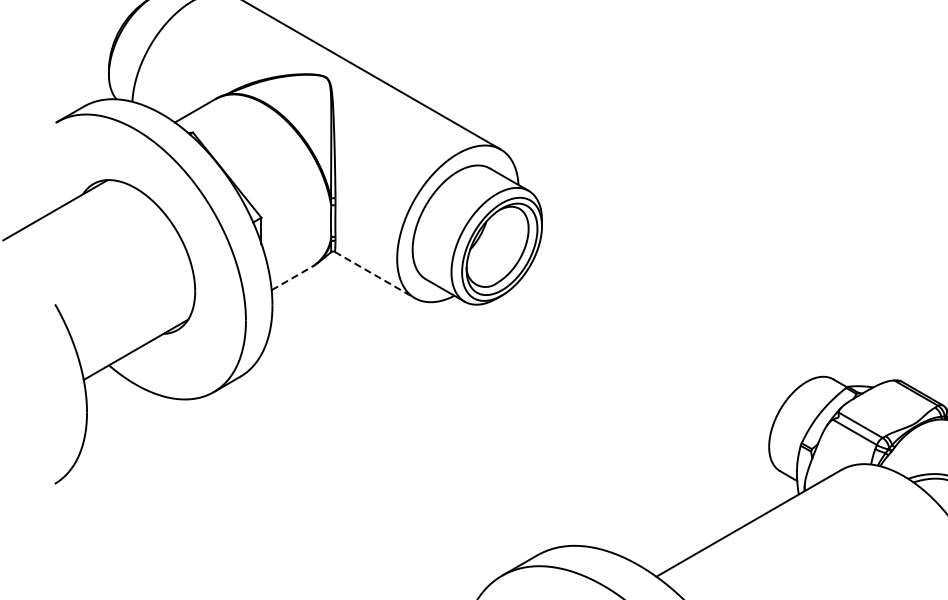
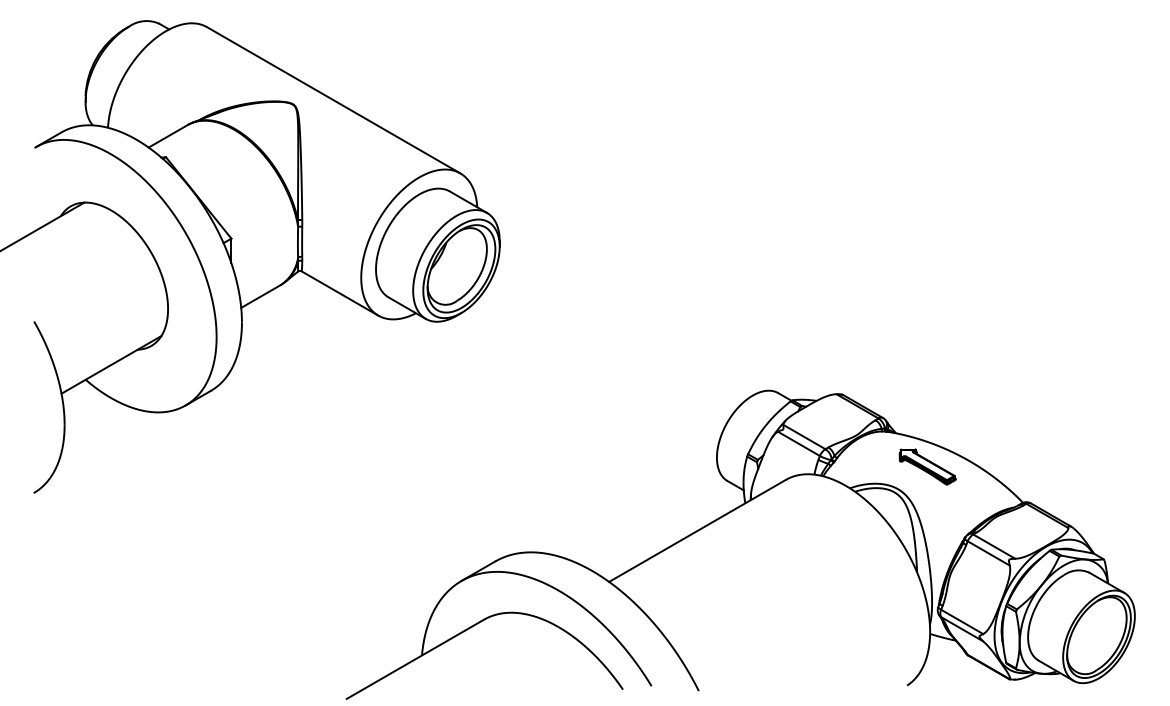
line: (375, 275) -> (340, 293), dashed -> solid
line: (291, 278) -> (260, 296), dashed -> solid

